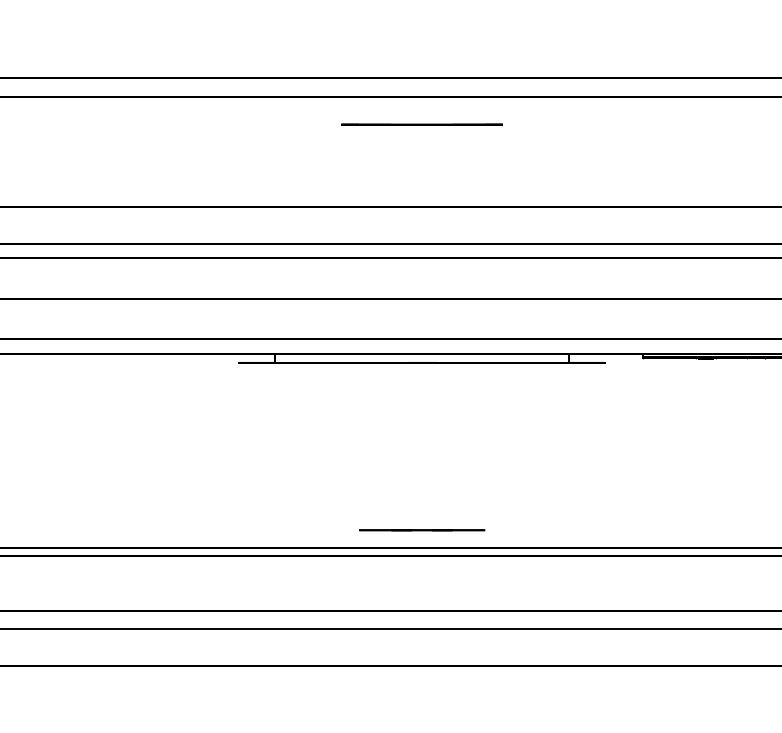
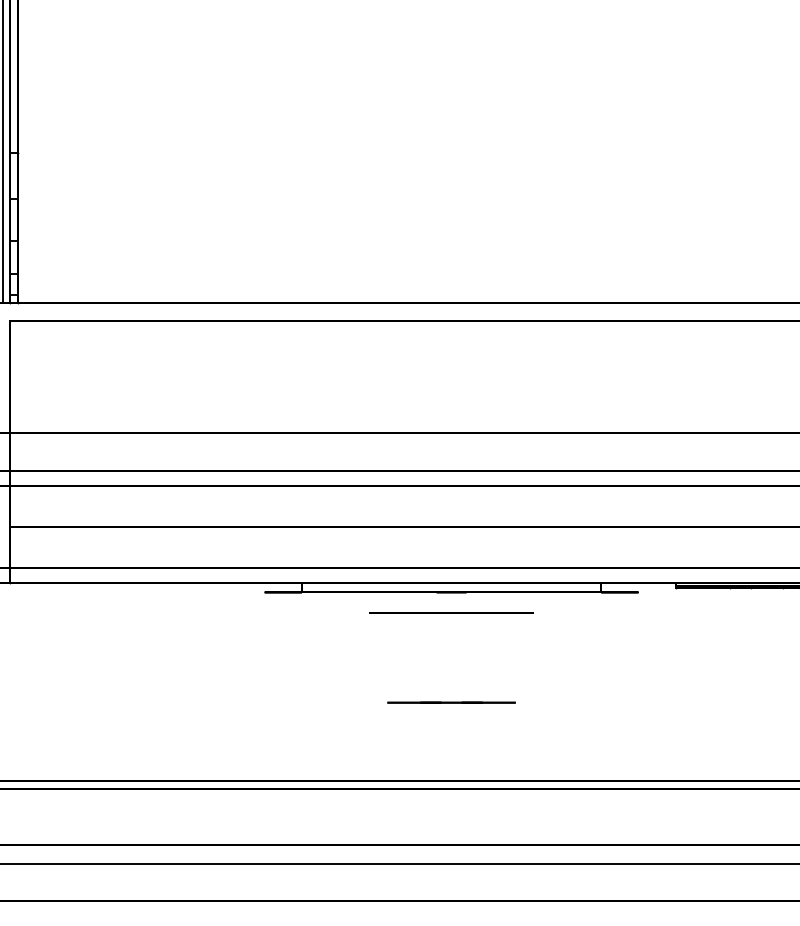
line: (421, 124) -> (451, 612), moved
line: (421, 530) -> (451, 702), moved

